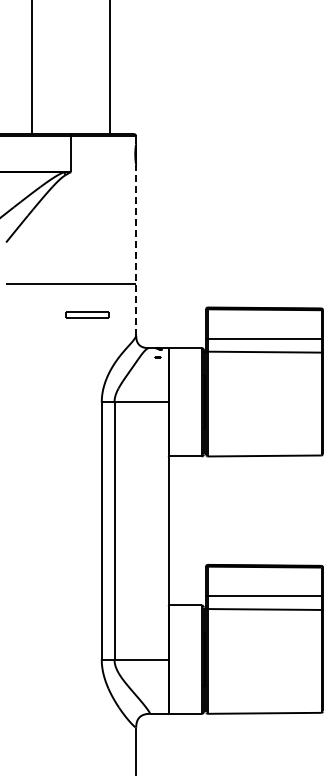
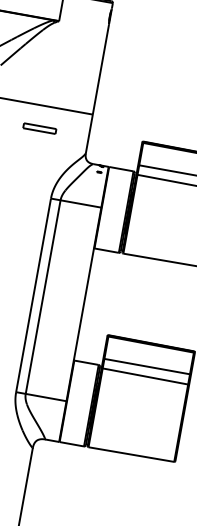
line: (136, 250) -> (97, 89), dashed -> solid
part: (87, 314) -> (40, 128), moved

